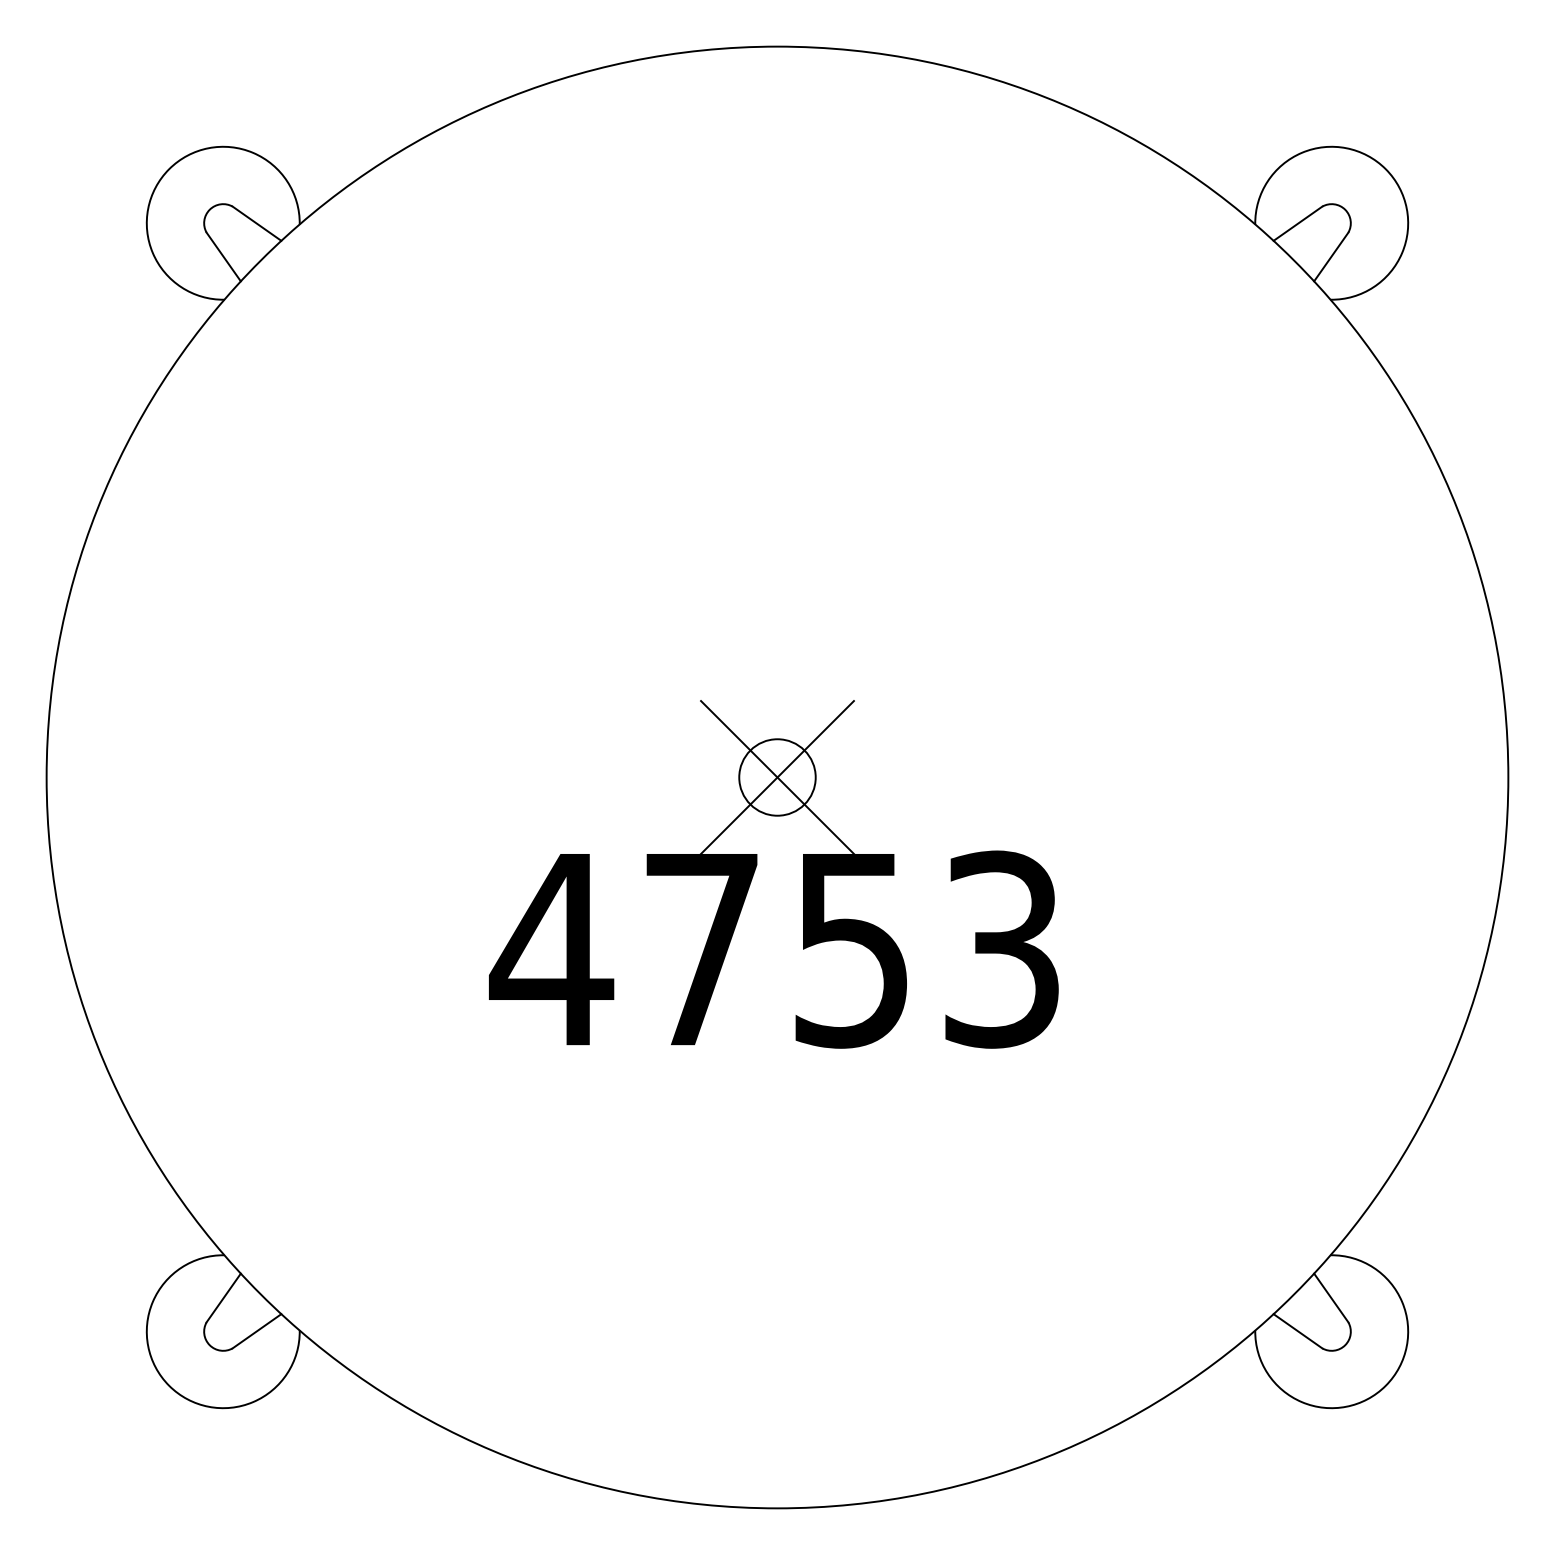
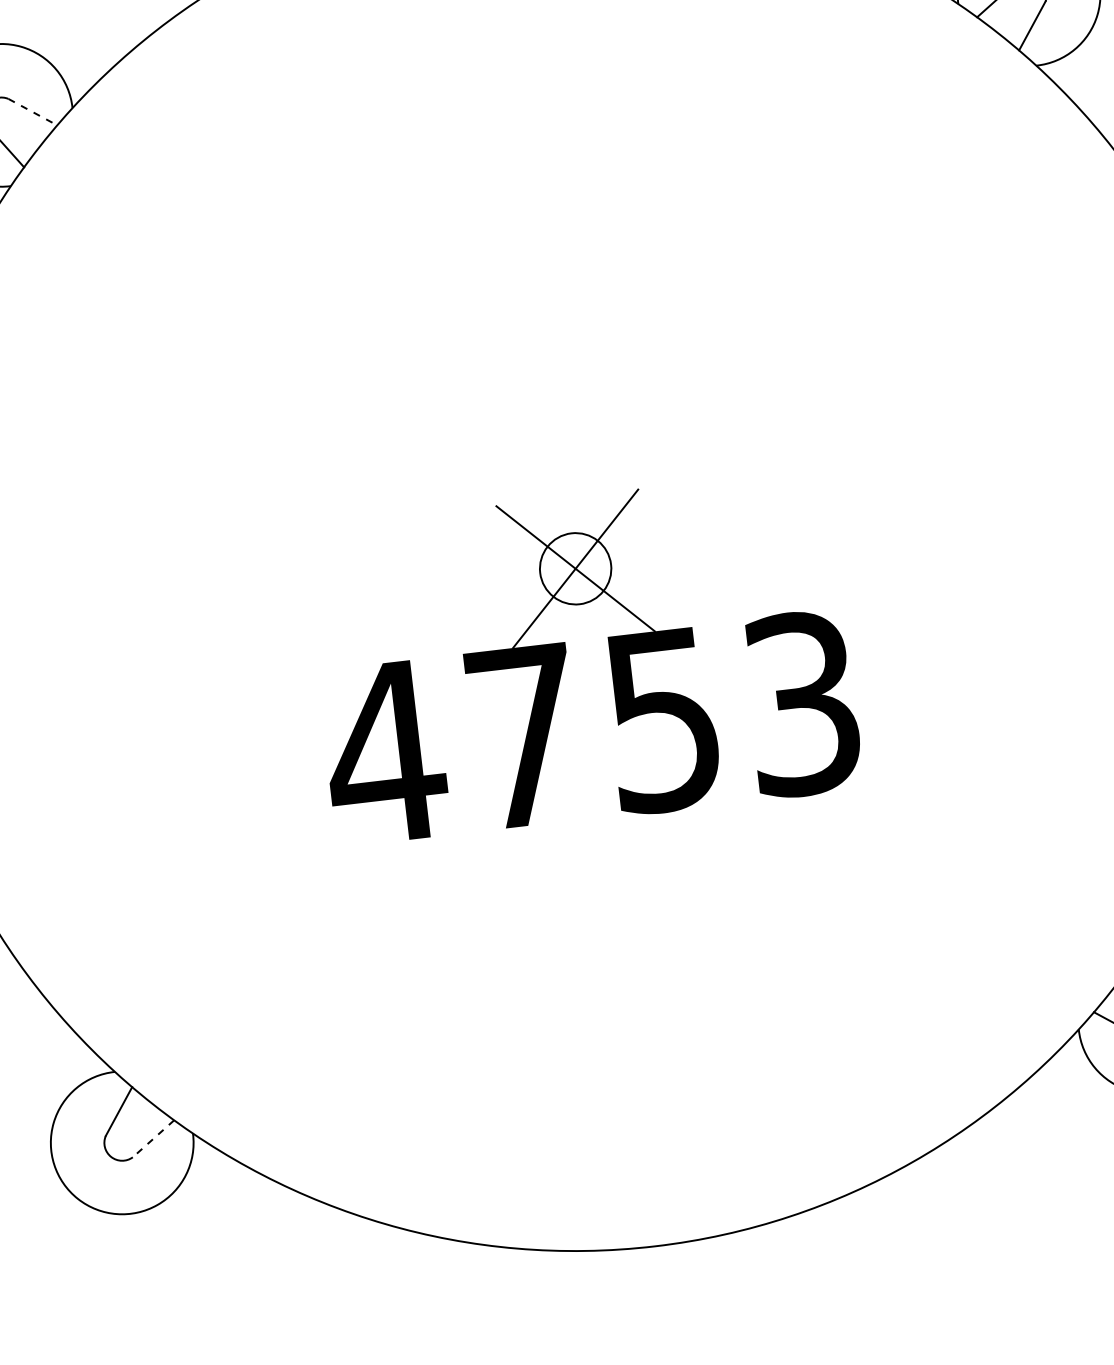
line: (257, 223) -> (33, 111), solid -> dashed
line: (257, 1331) -> (153, 1139), solid -> dashed

